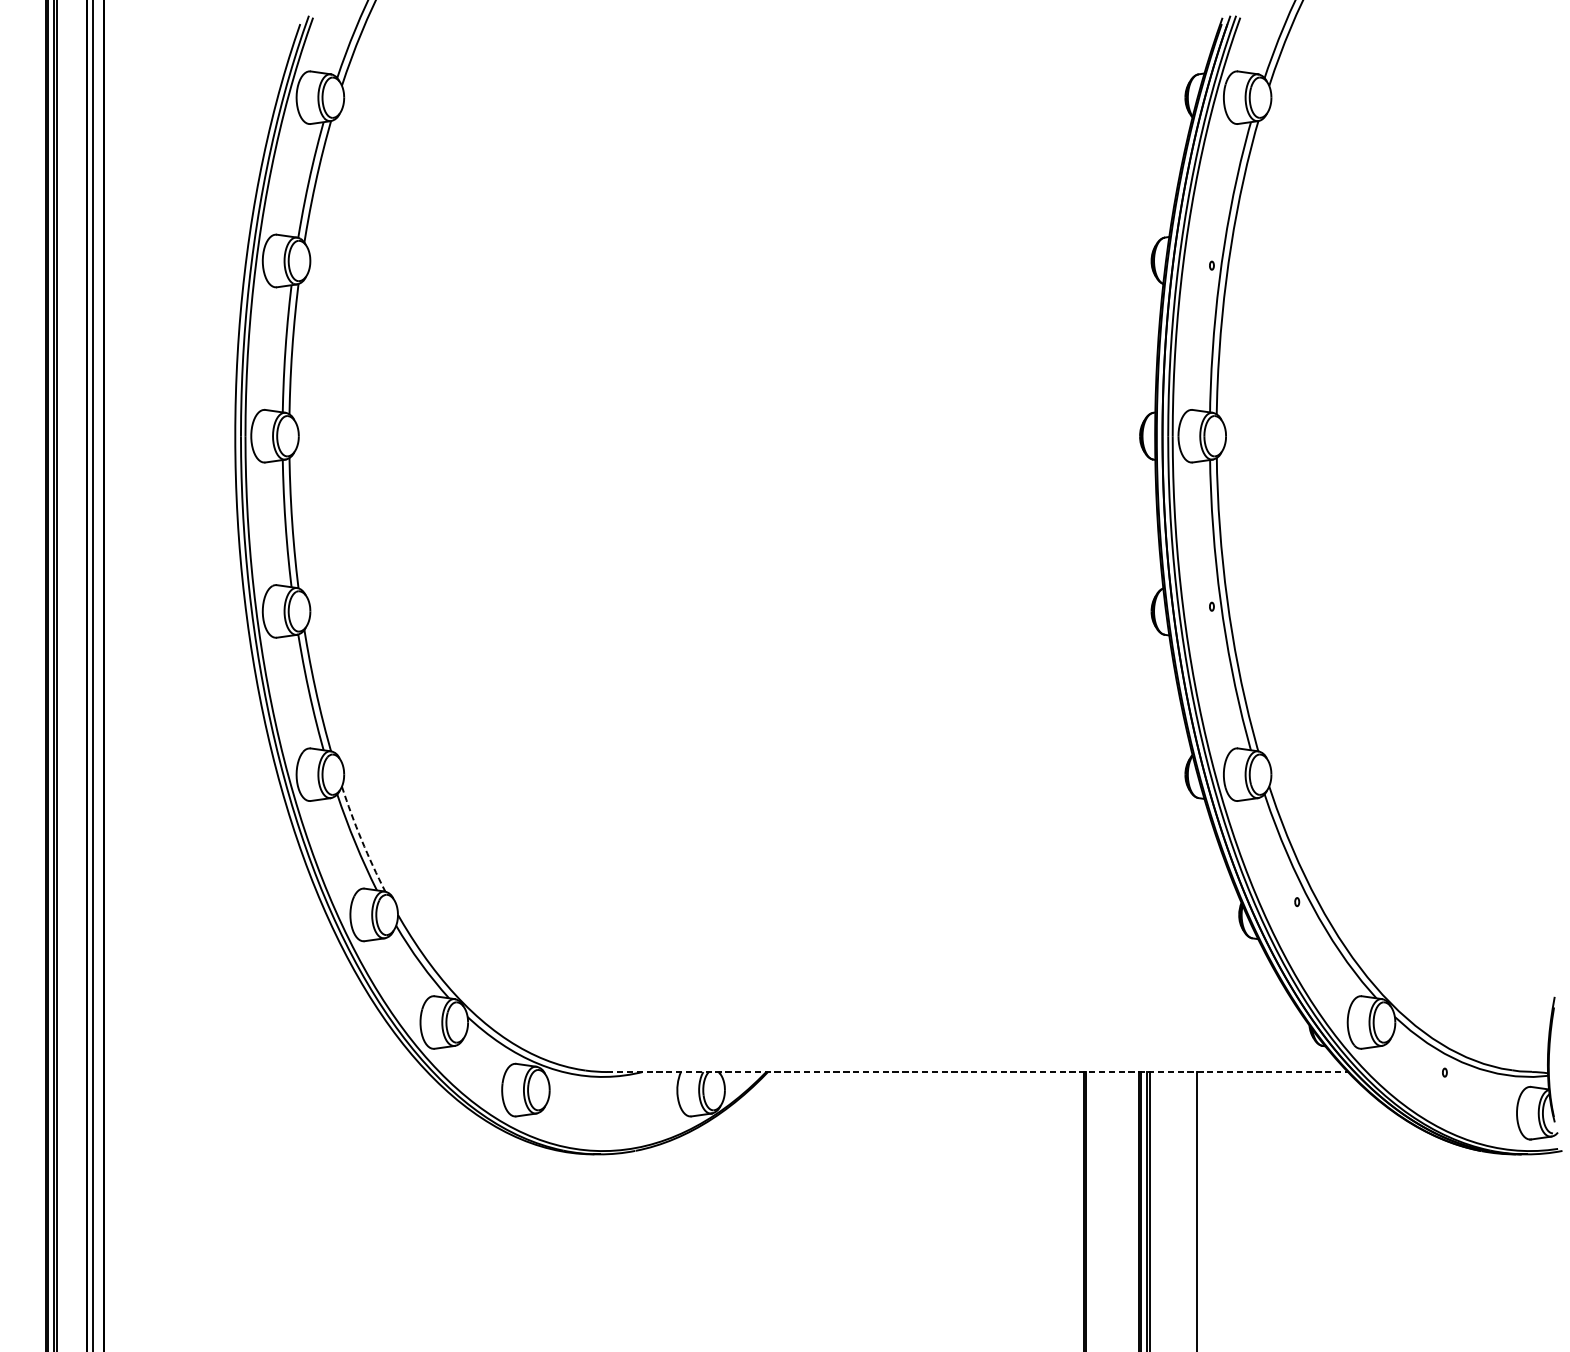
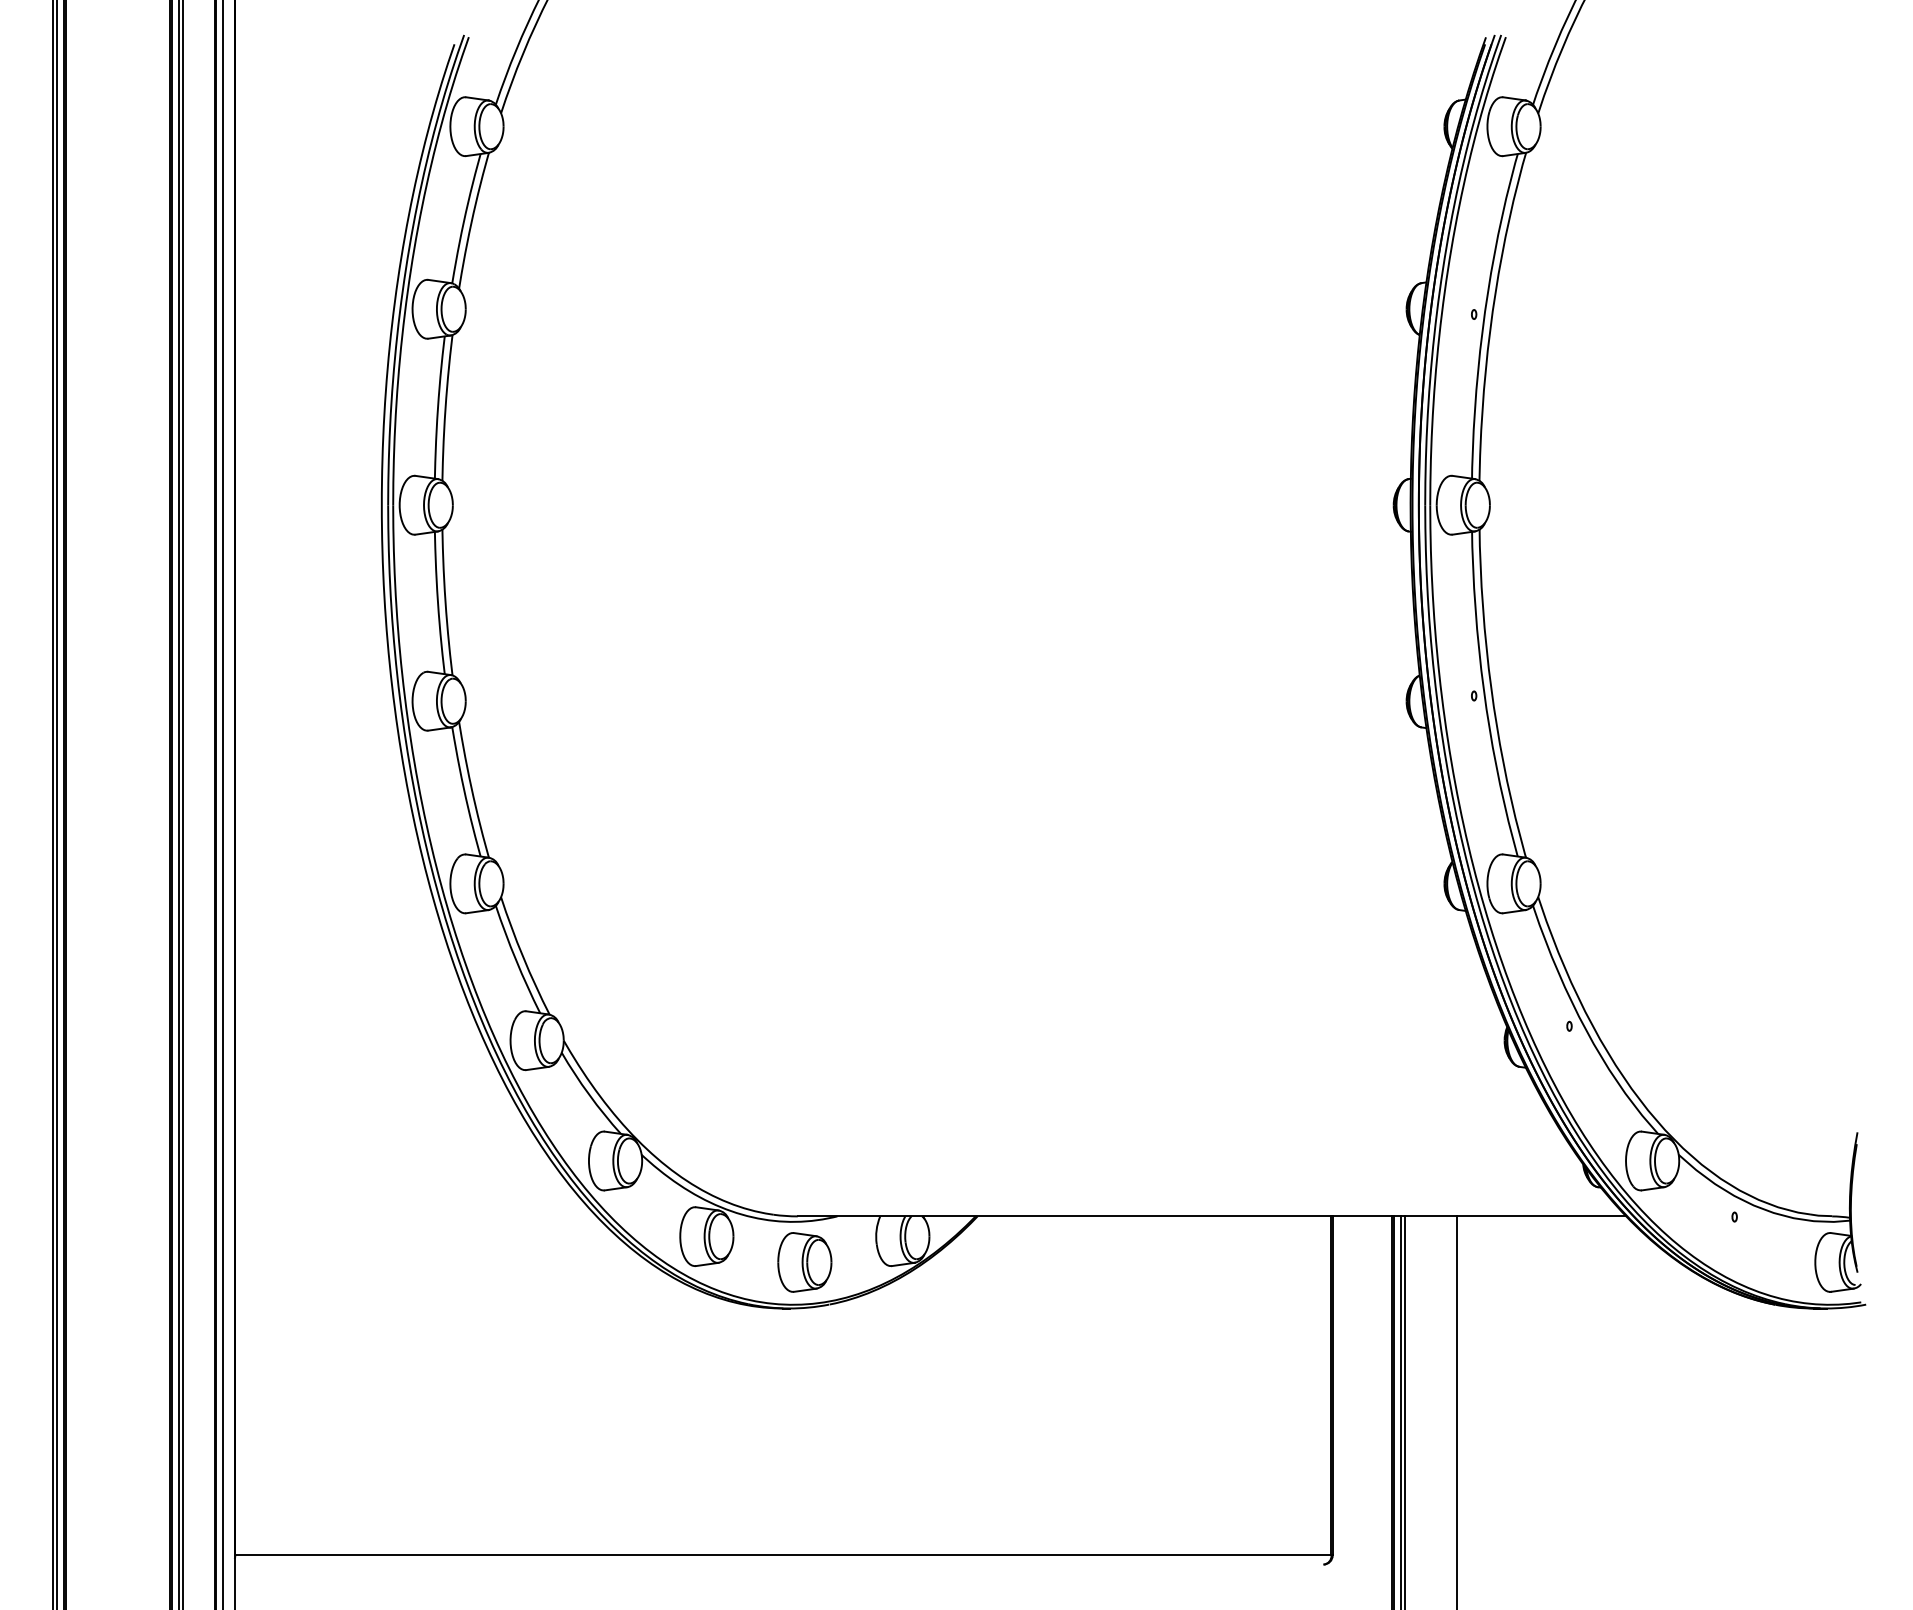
arc: (361, 839) -> (523, 956), dashed -> solid
line: (978, 1072) -> (1212, 1216), dashed -> solid
part: (613, 1113) -> (804, 1262), added

